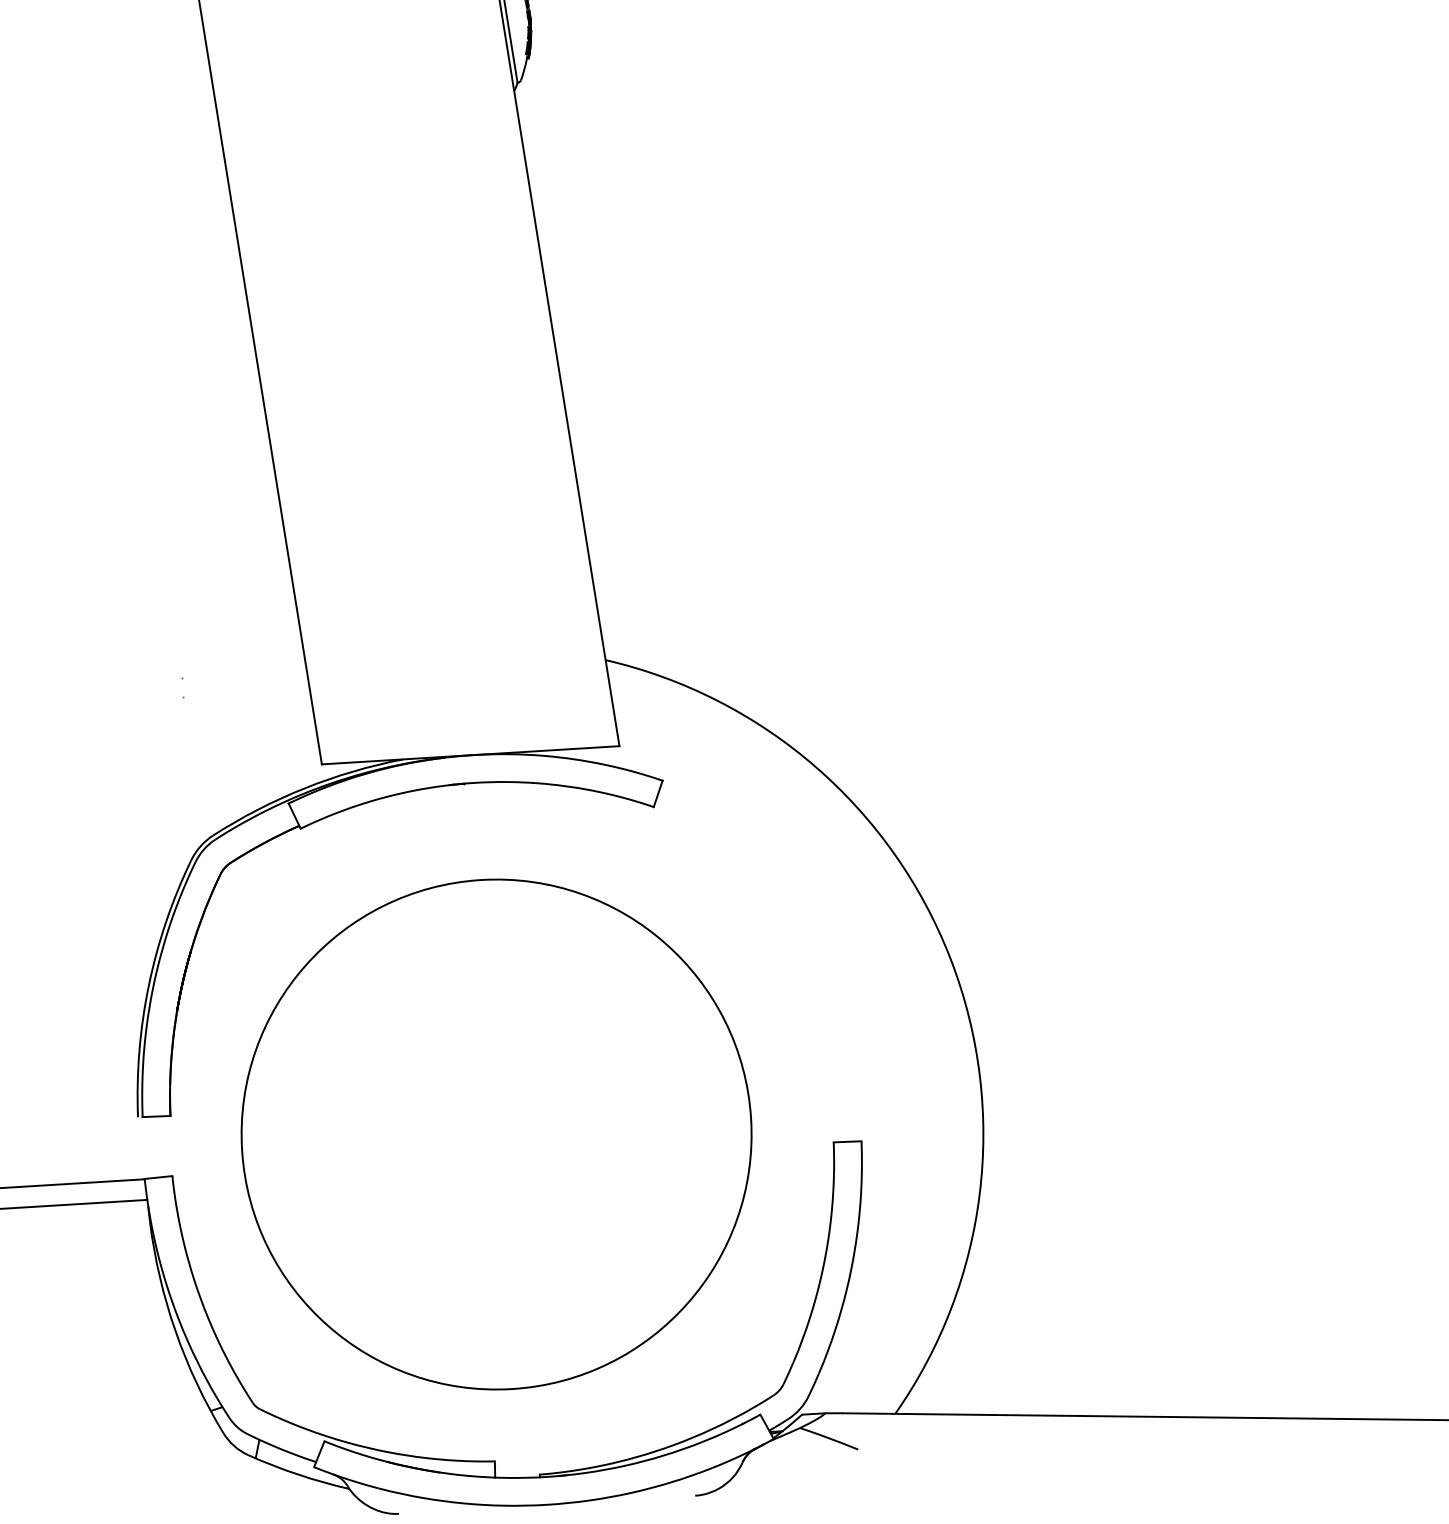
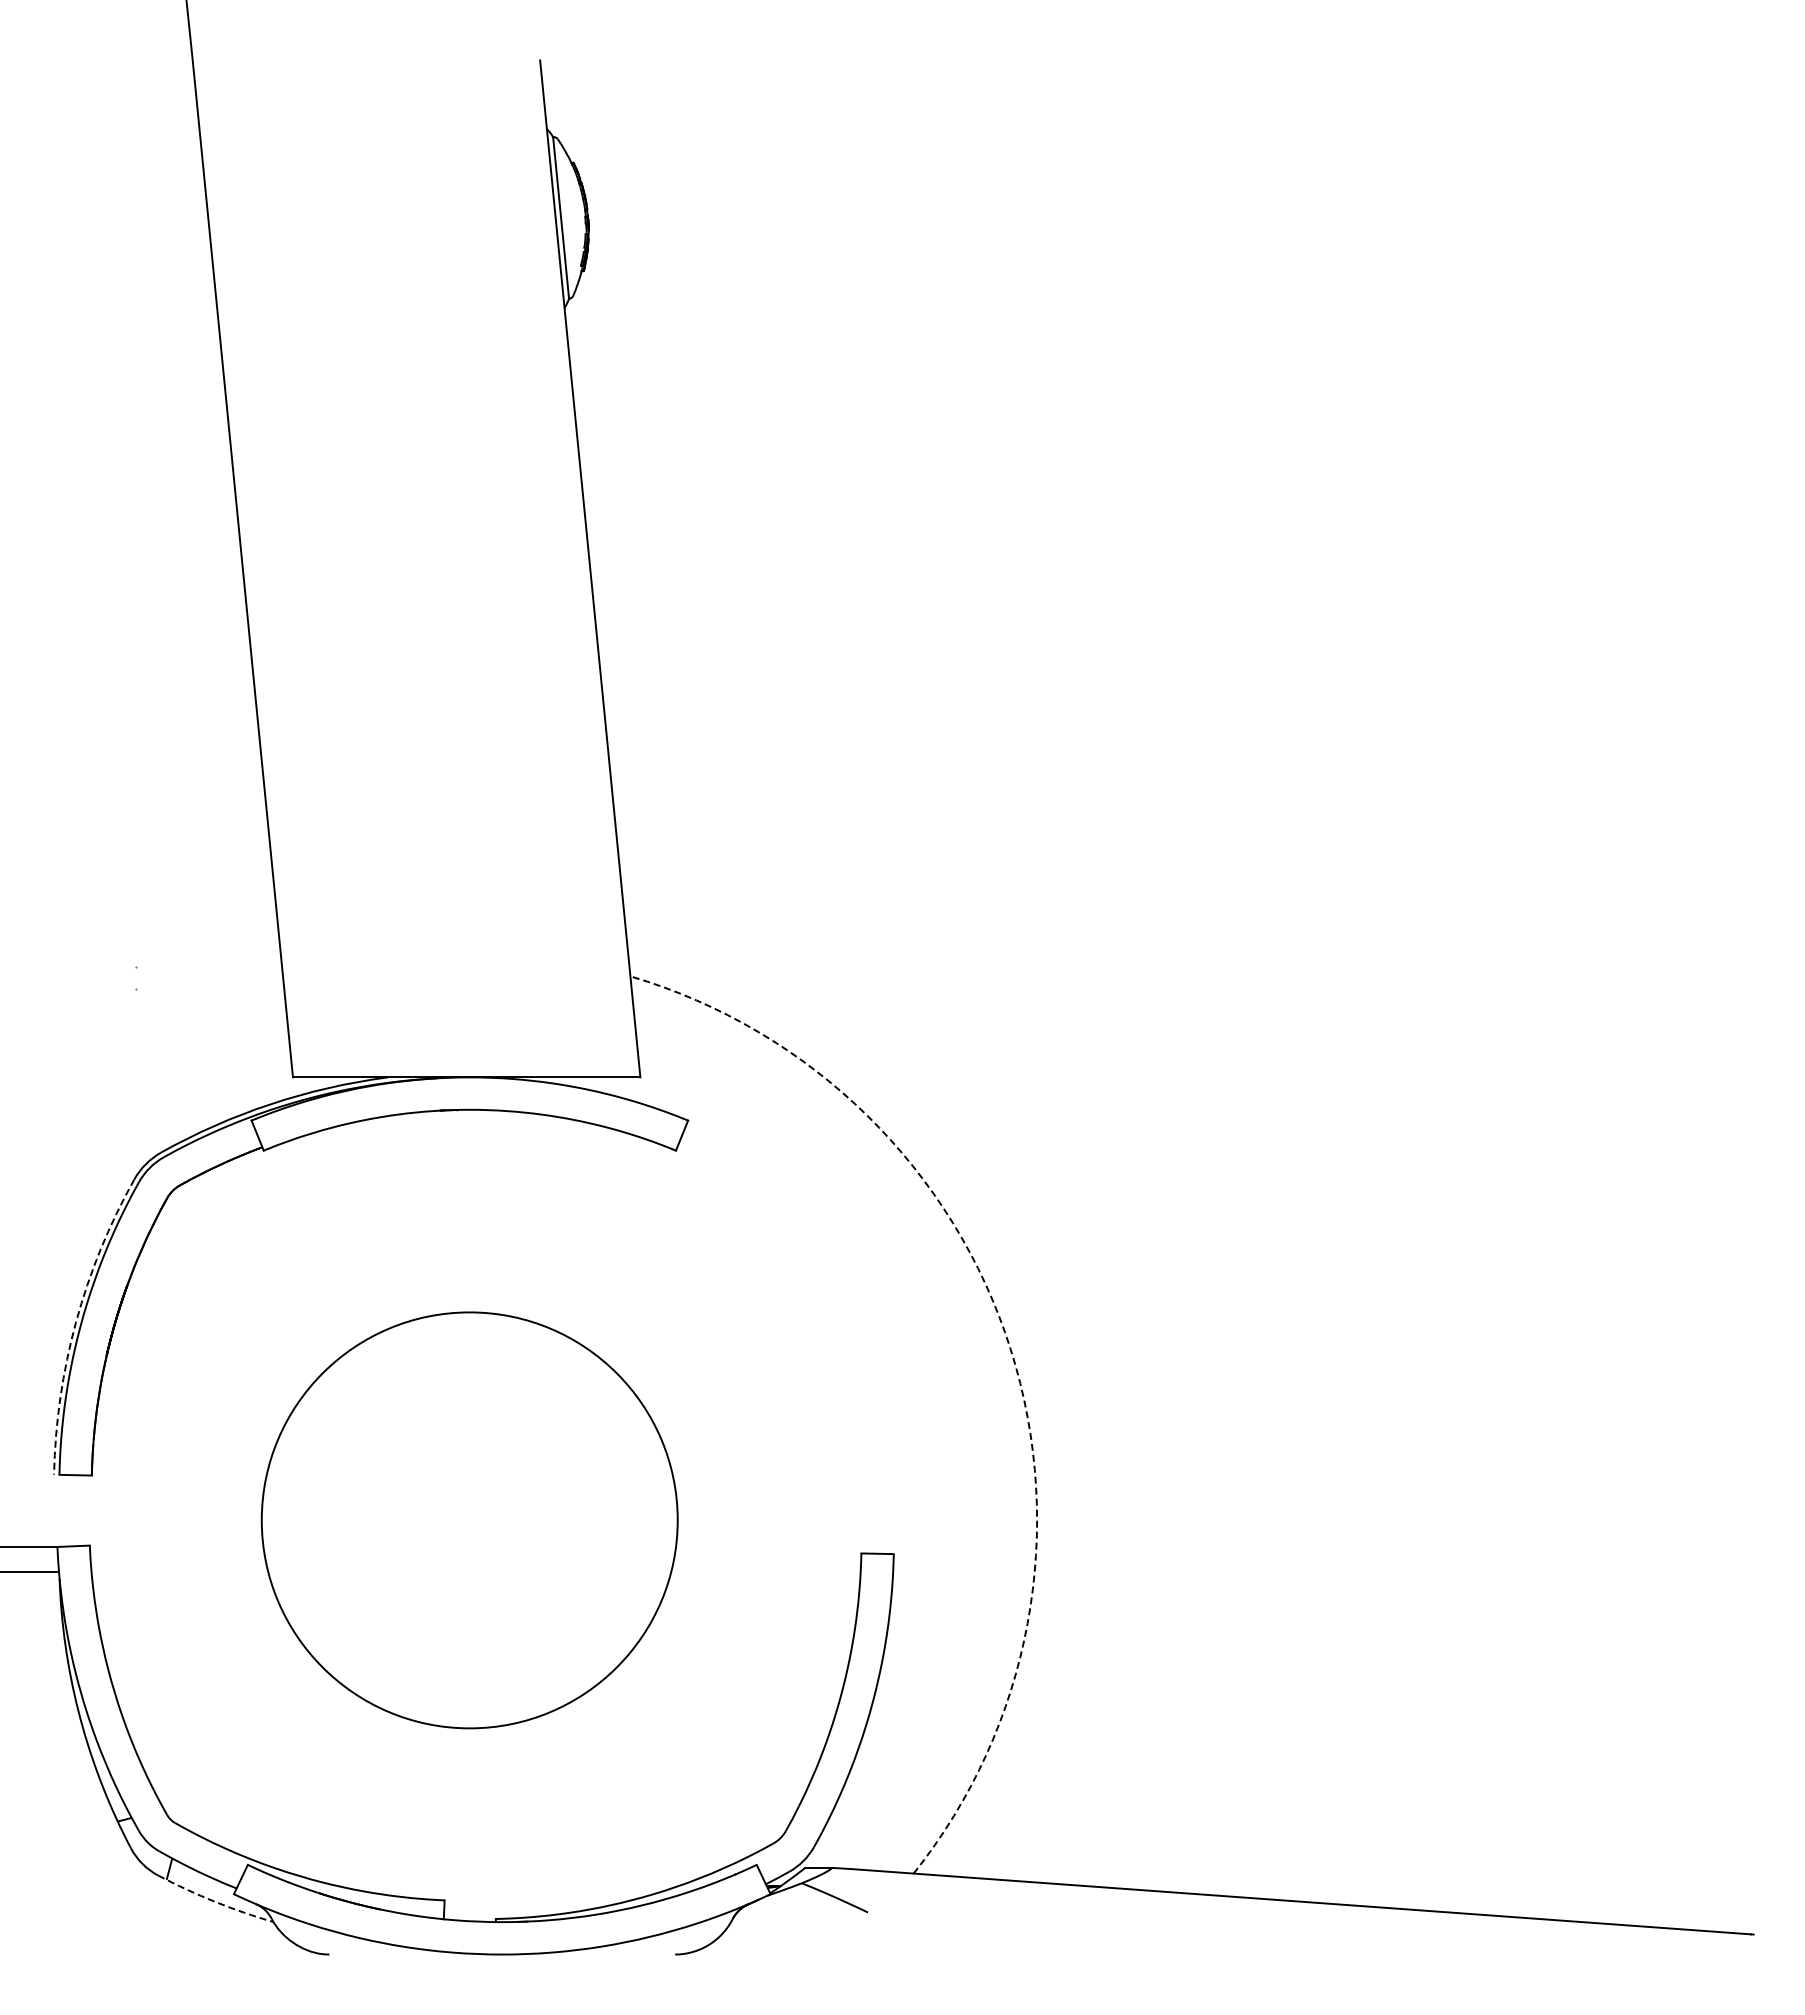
arc: (950, 959) -> (1010, 1349), solid -> dashed
arc: (149, 985) -> (76, 1322), solid -> dashed
circle: (496, 1134) -> (469, 1520), size x0.7
arc: (297, 1474) -> (214, 1901), solid -> dashed

